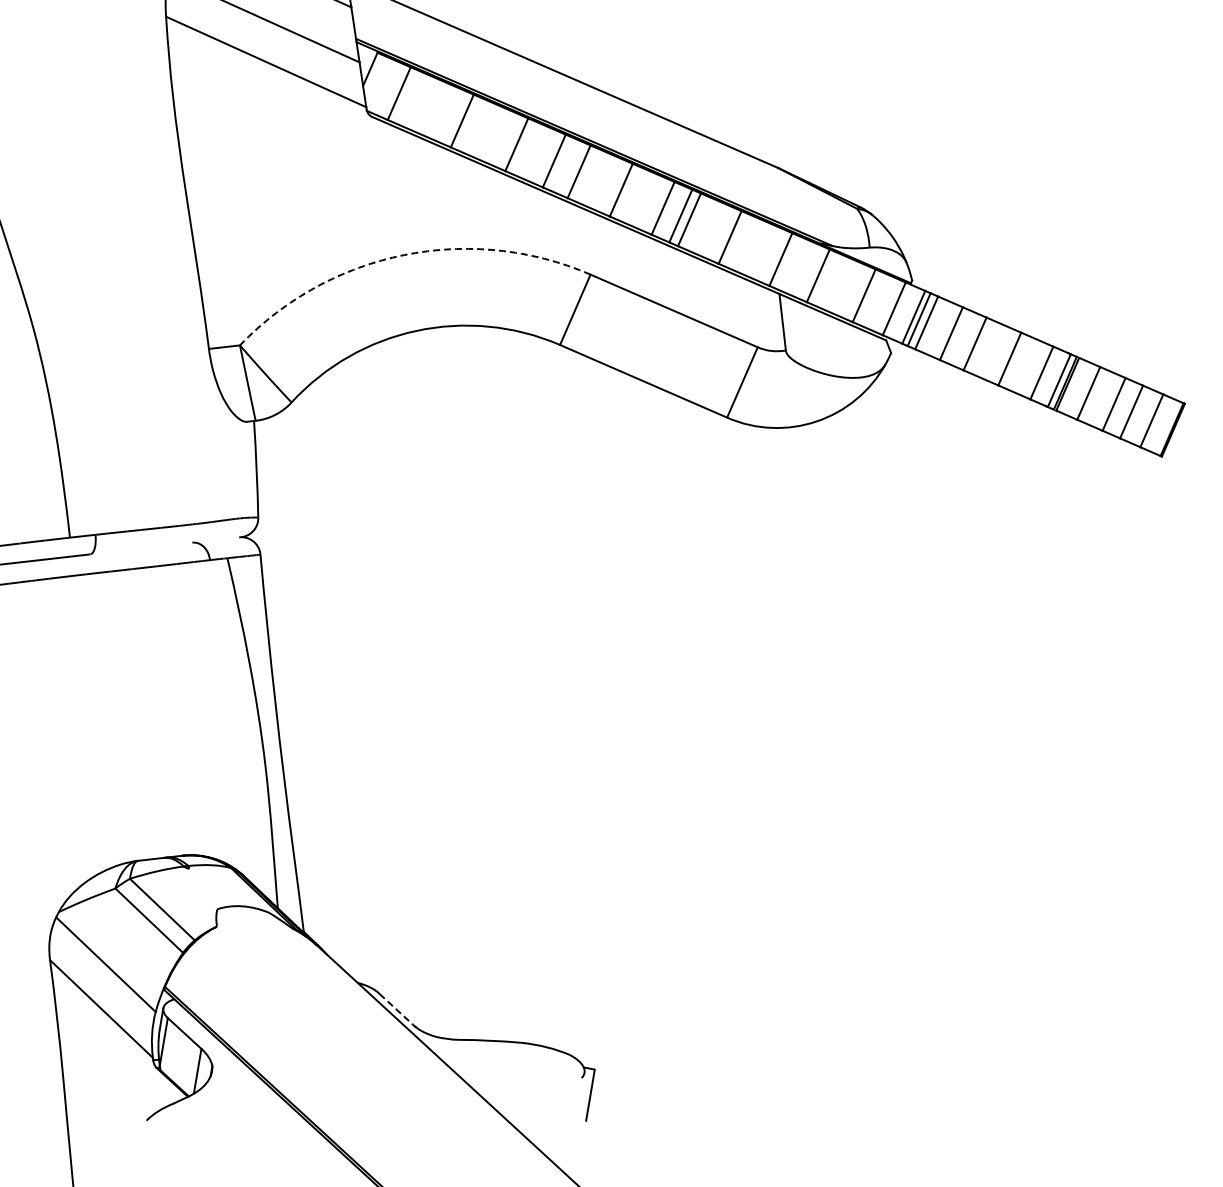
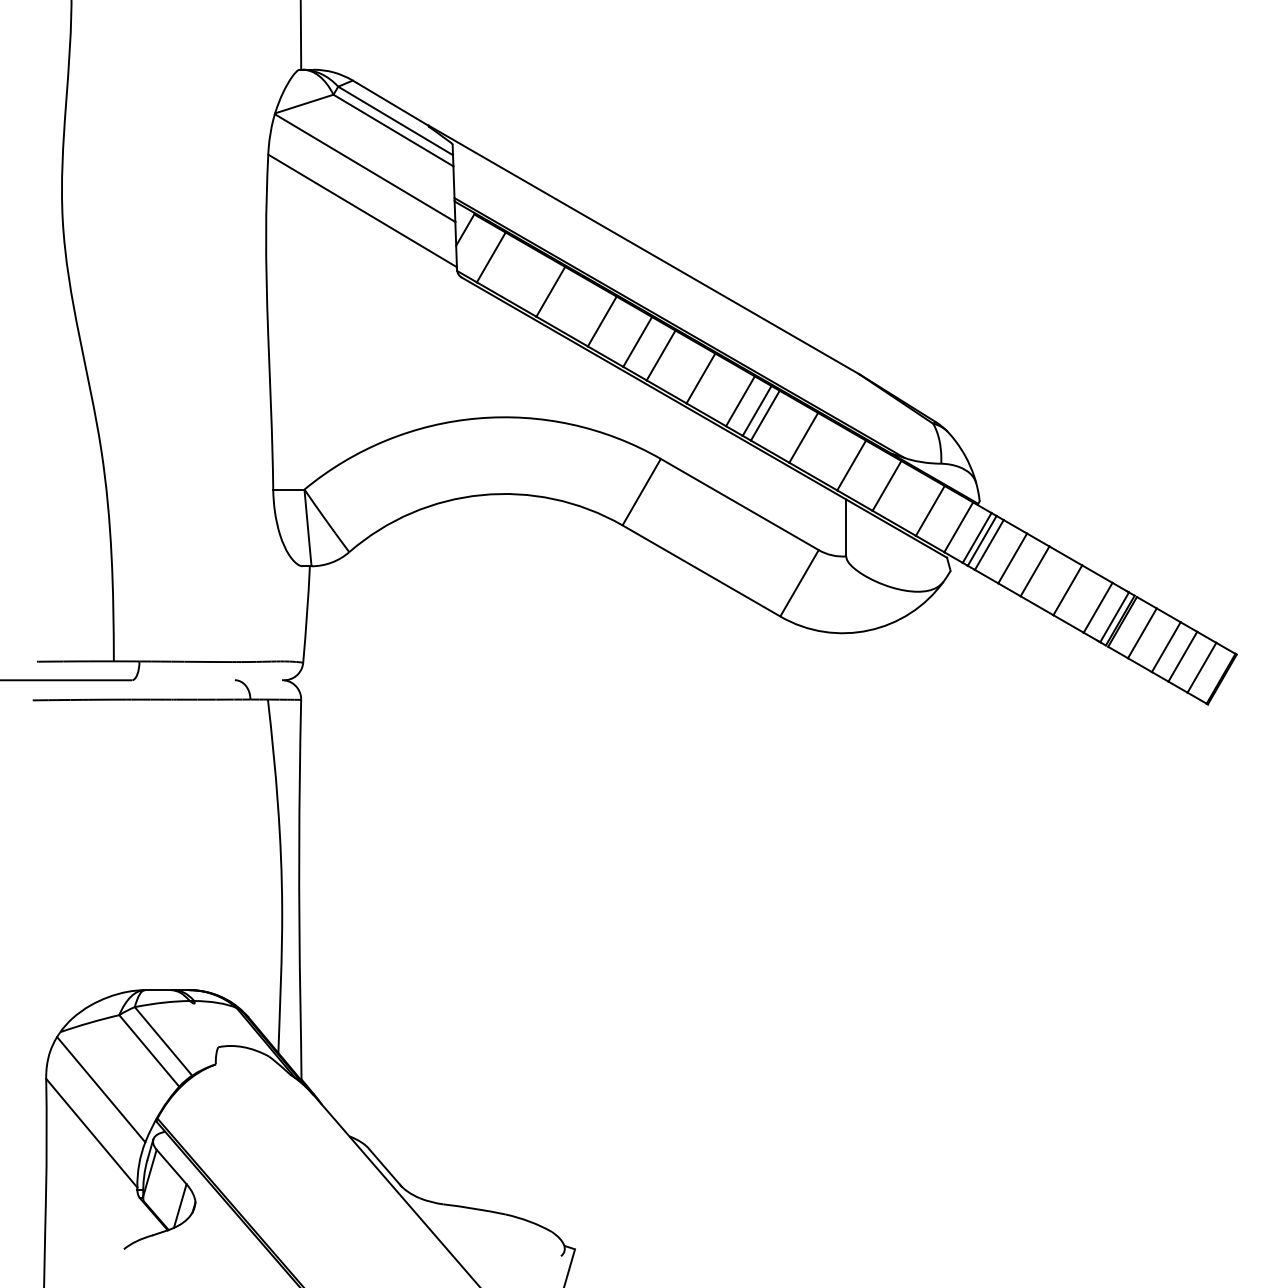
arc: (403, 255) -> (477, 418), dashed -> solid
line: (396, 1008) -> (384, 1166), dashed -> solid

